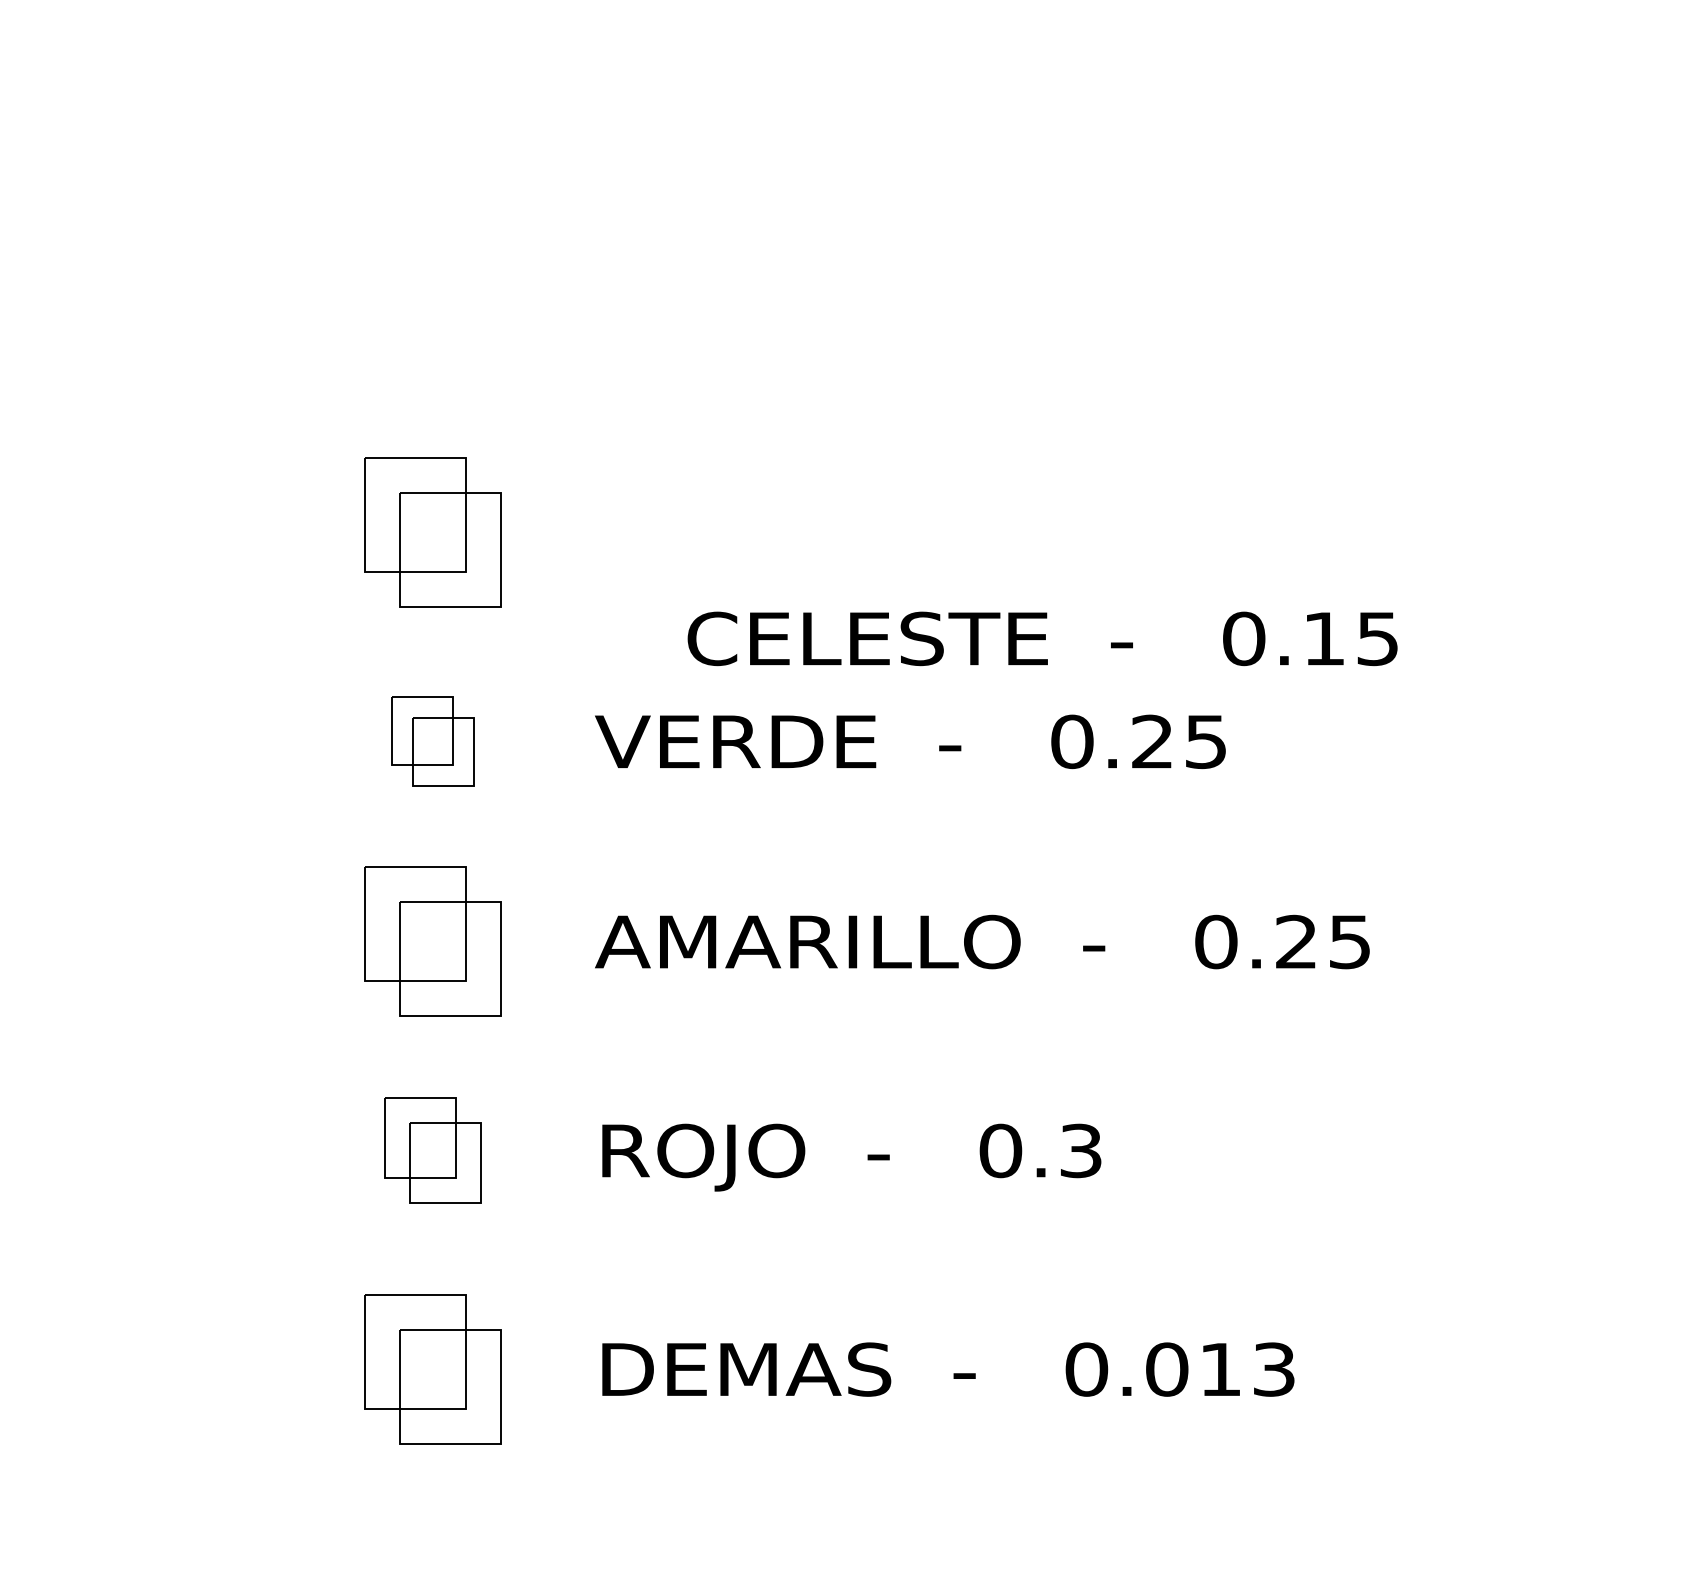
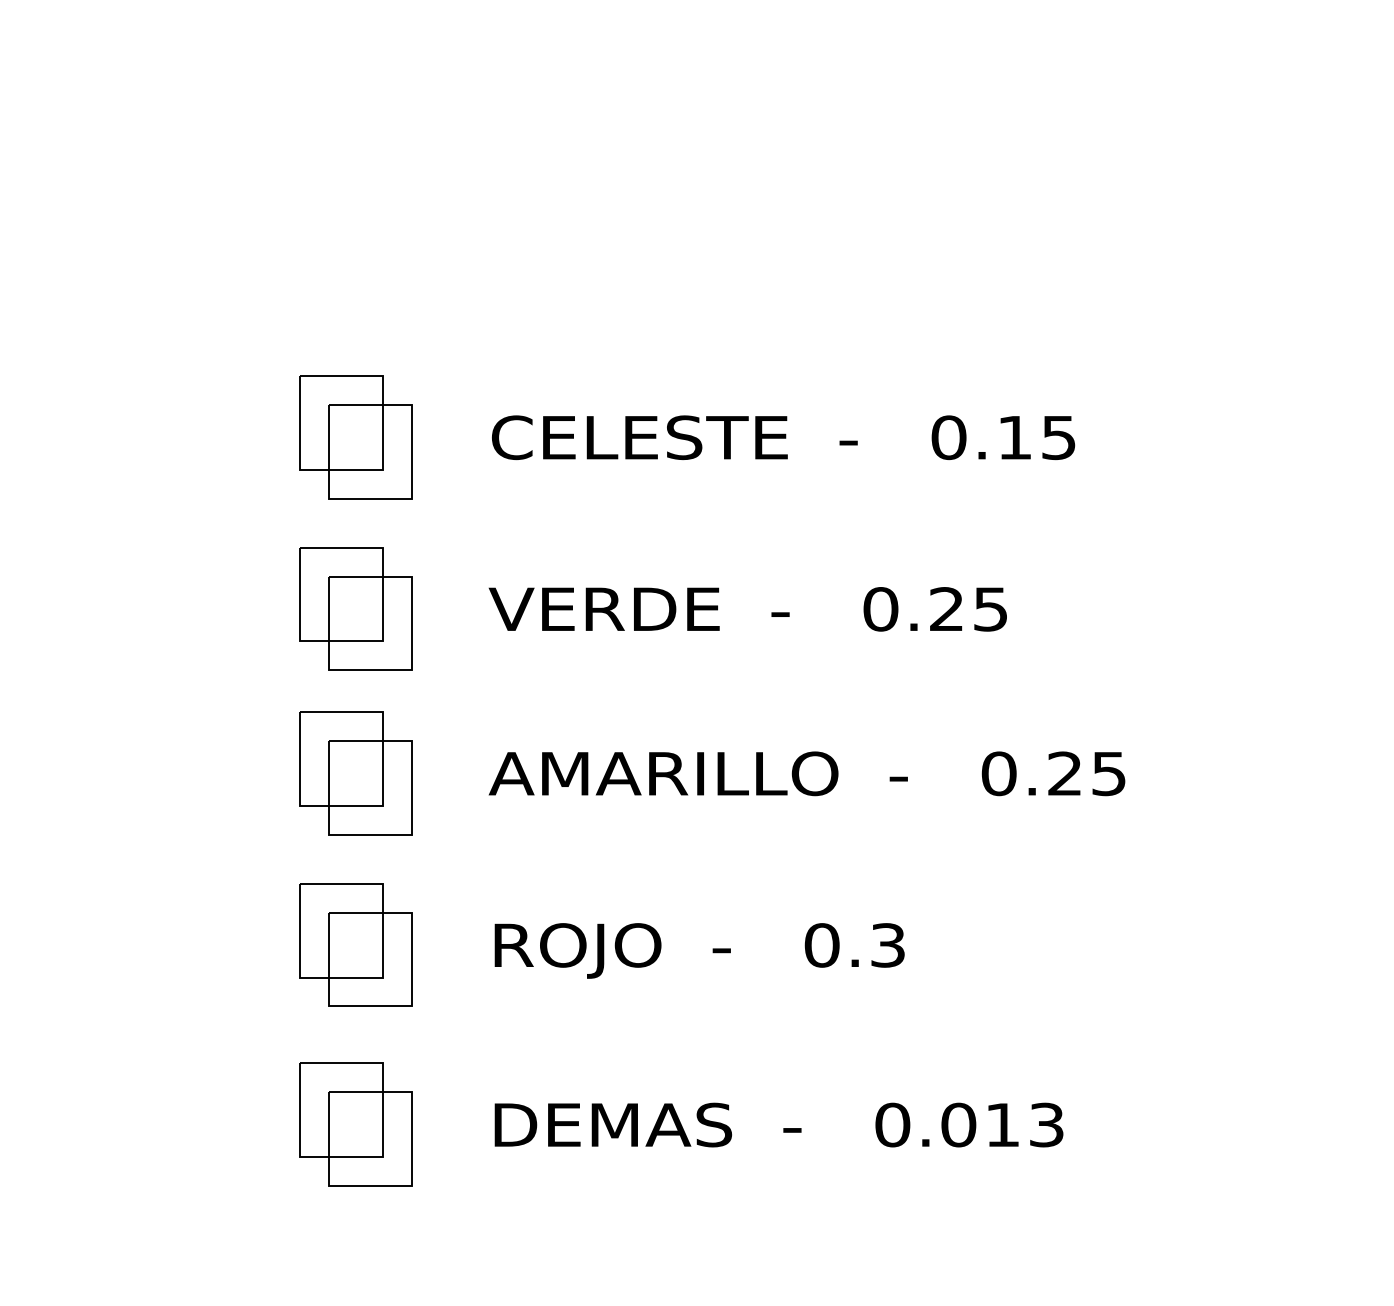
text: (1042, 638) -> (783, 437), moved
part: (432, 740) -> (355, 608), size x1.67
part: (432, 1149) -> (355, 944), size x1.43

